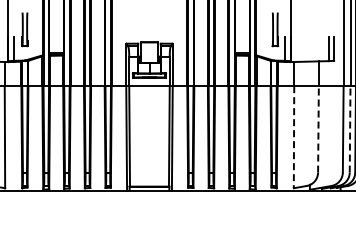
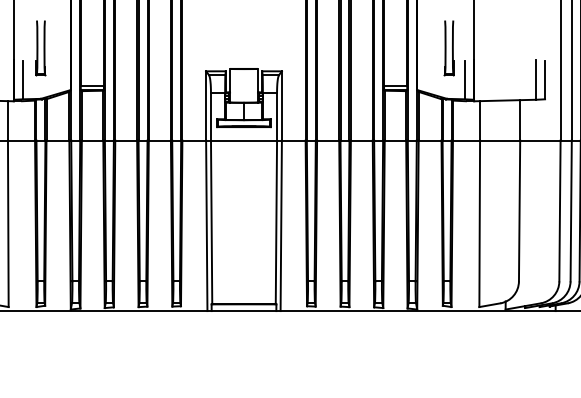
line: (318, 128) -> (519, 209), dashed -> solid
line: (350, 128) -> (571, 209), dashed -> solid
line: (294, 137) -> (480, 224), dashed -> solid

